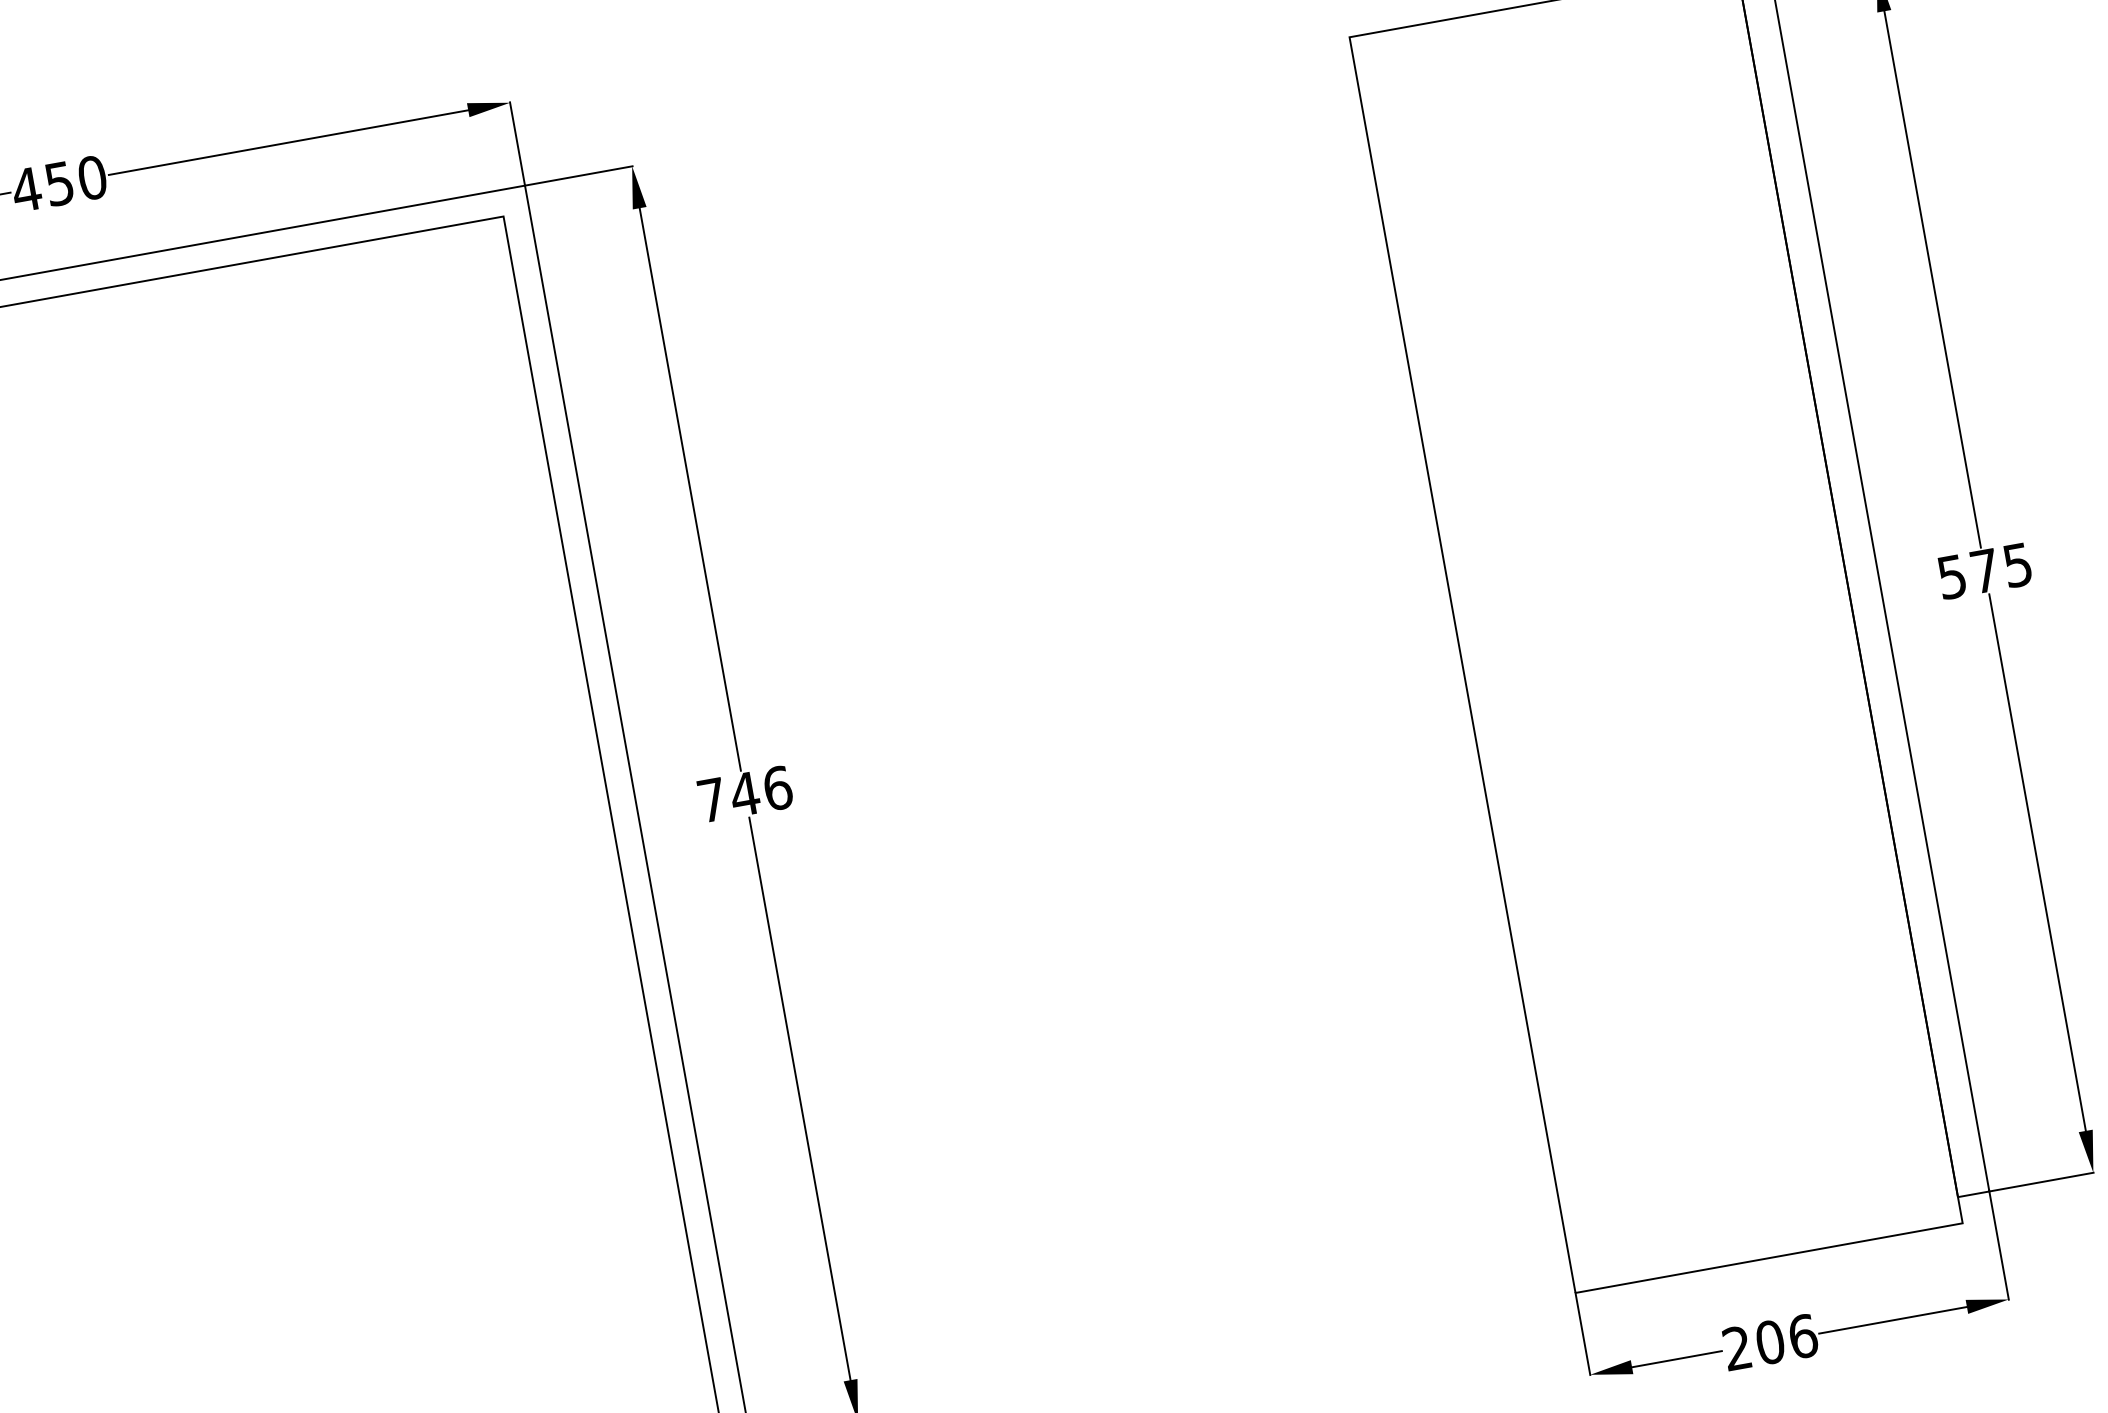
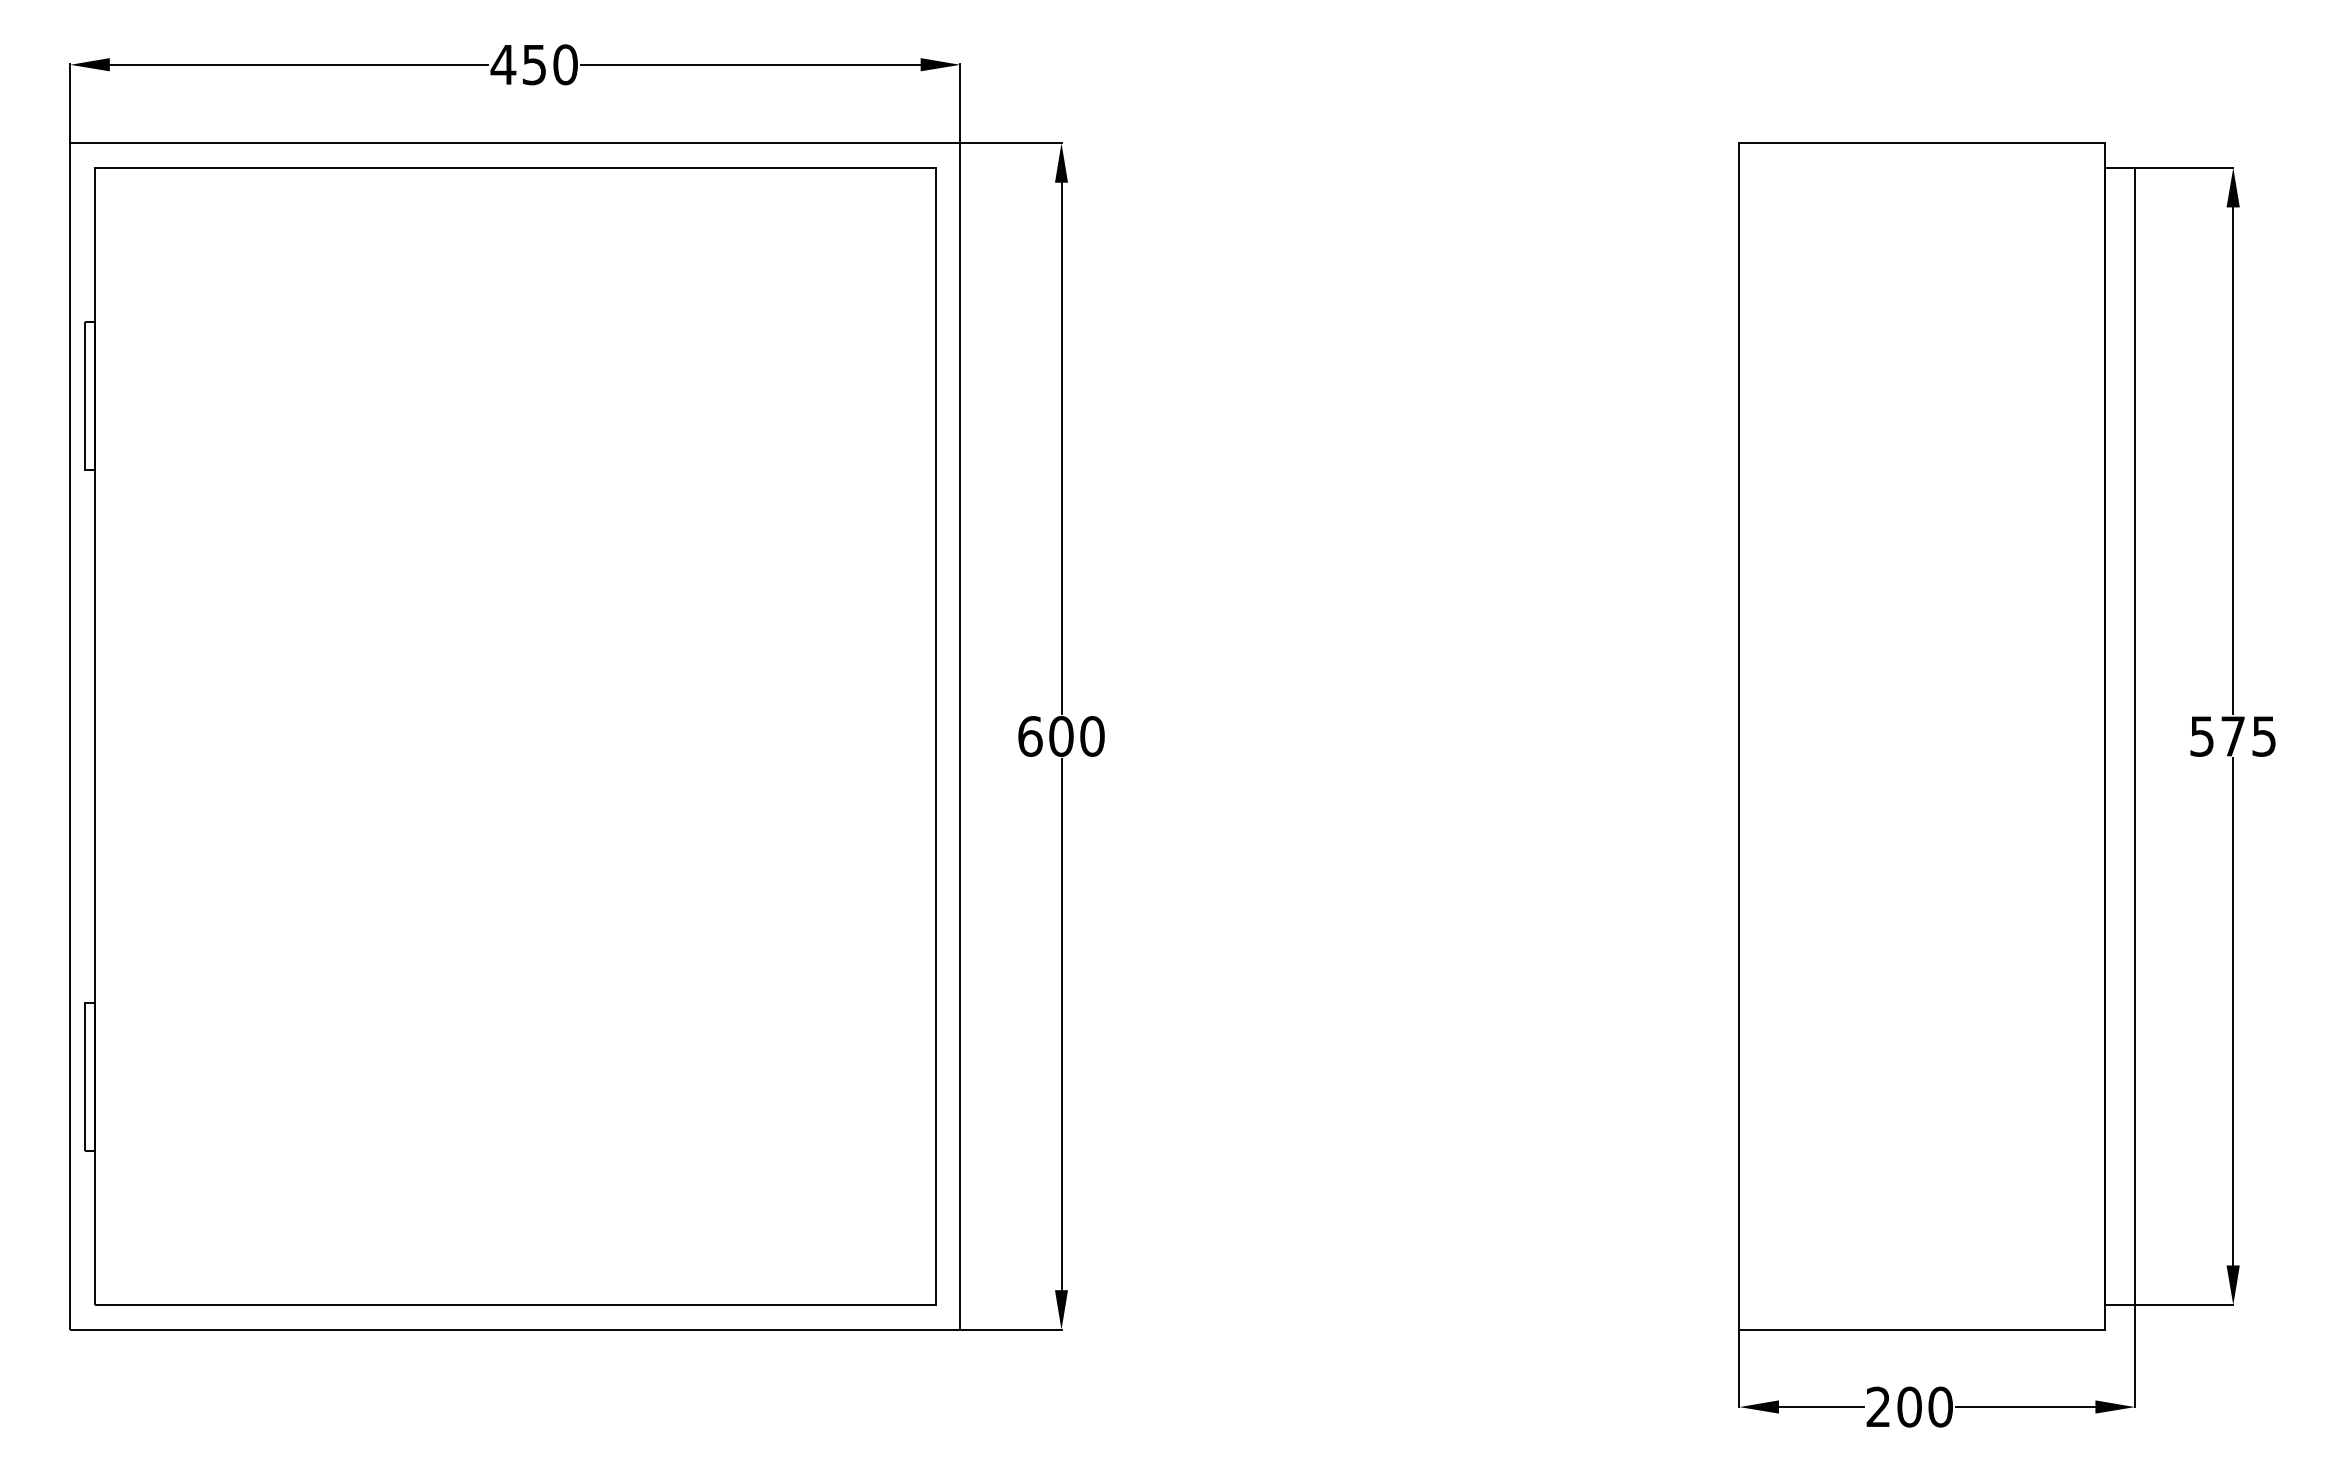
text: (745, 794) -> (1061, 736), 746 -> 600
text: (1802, 1335) -> (1940, 1406), 206 -> 200

